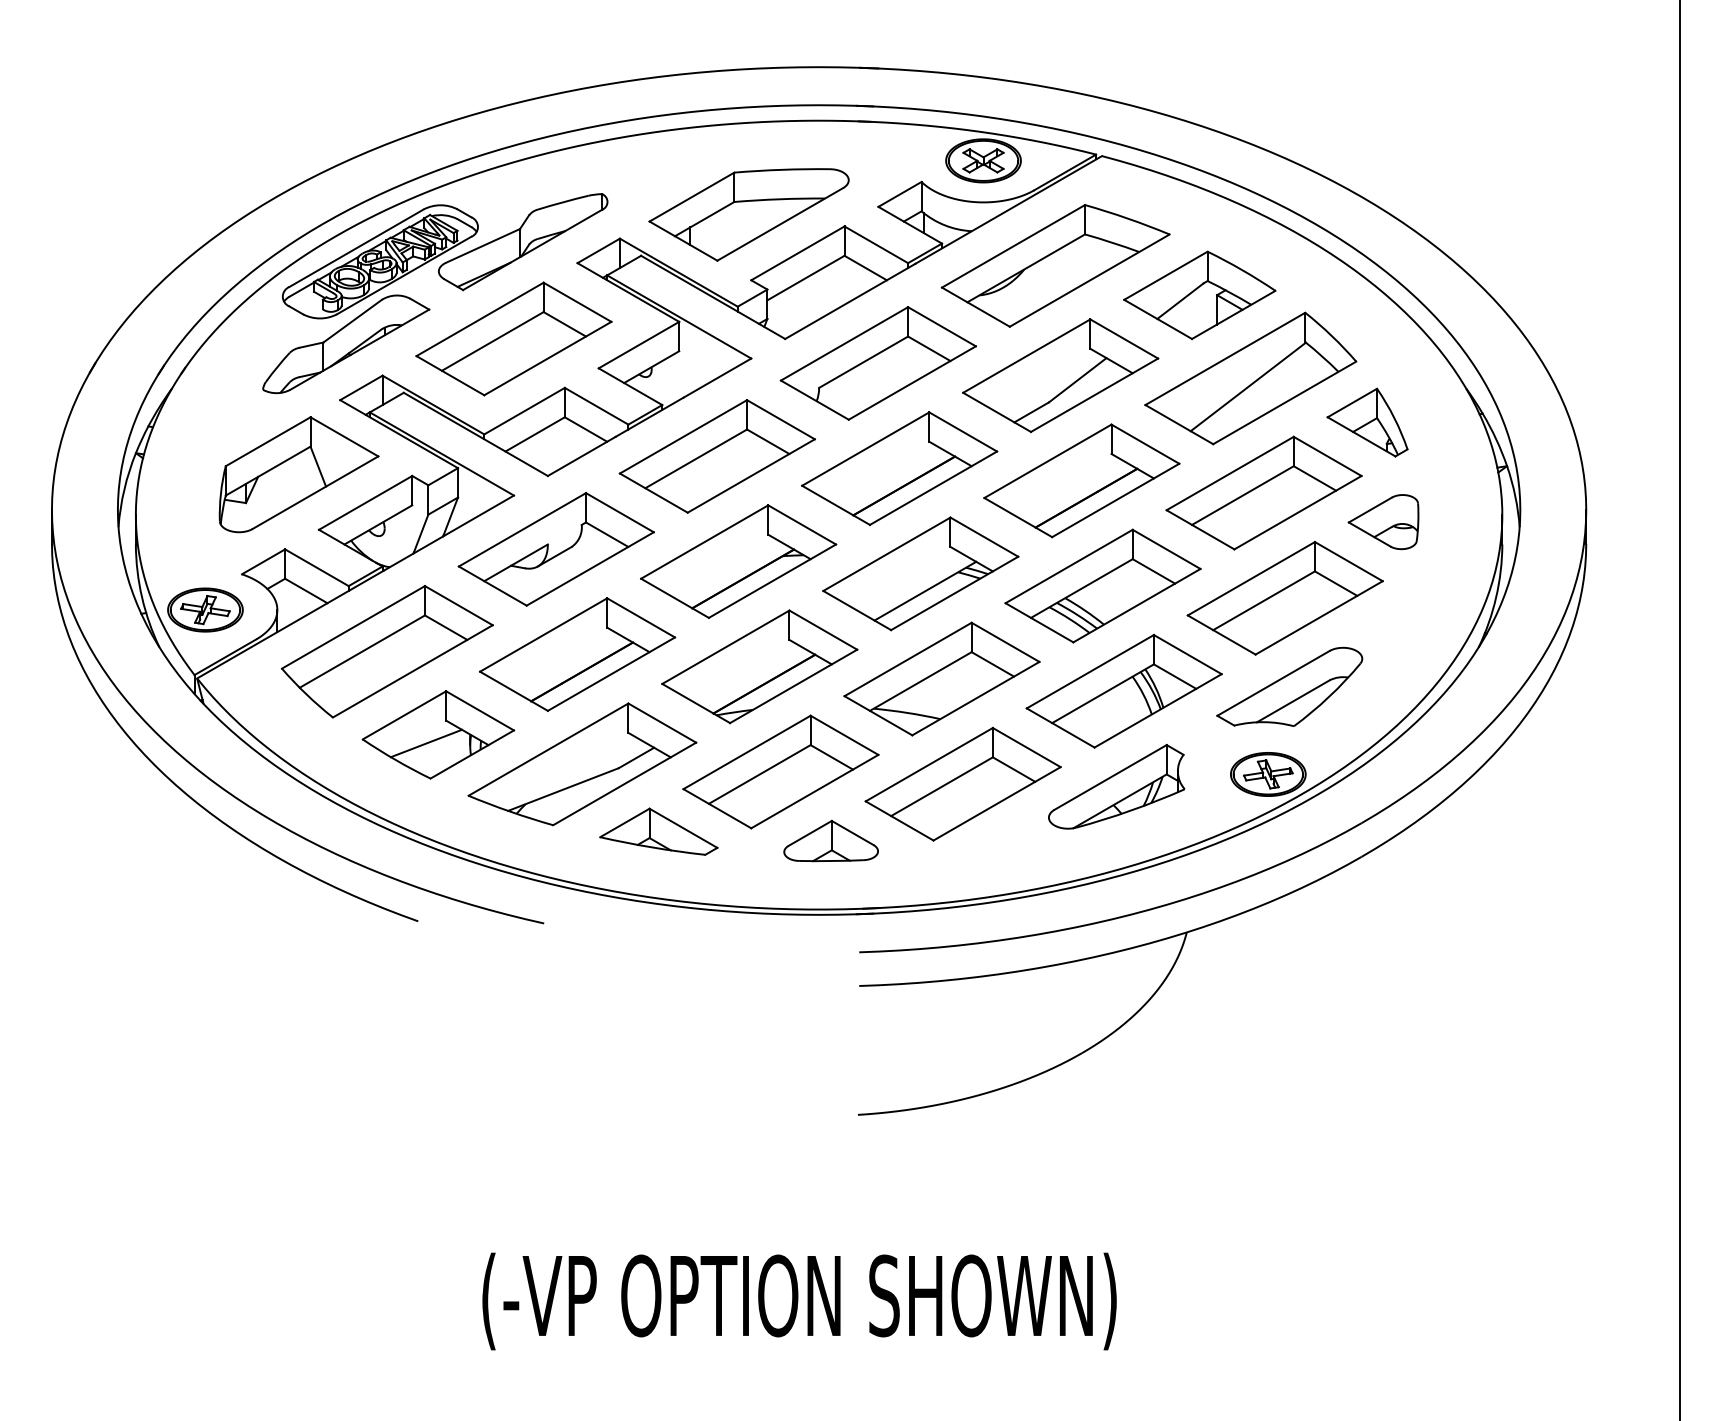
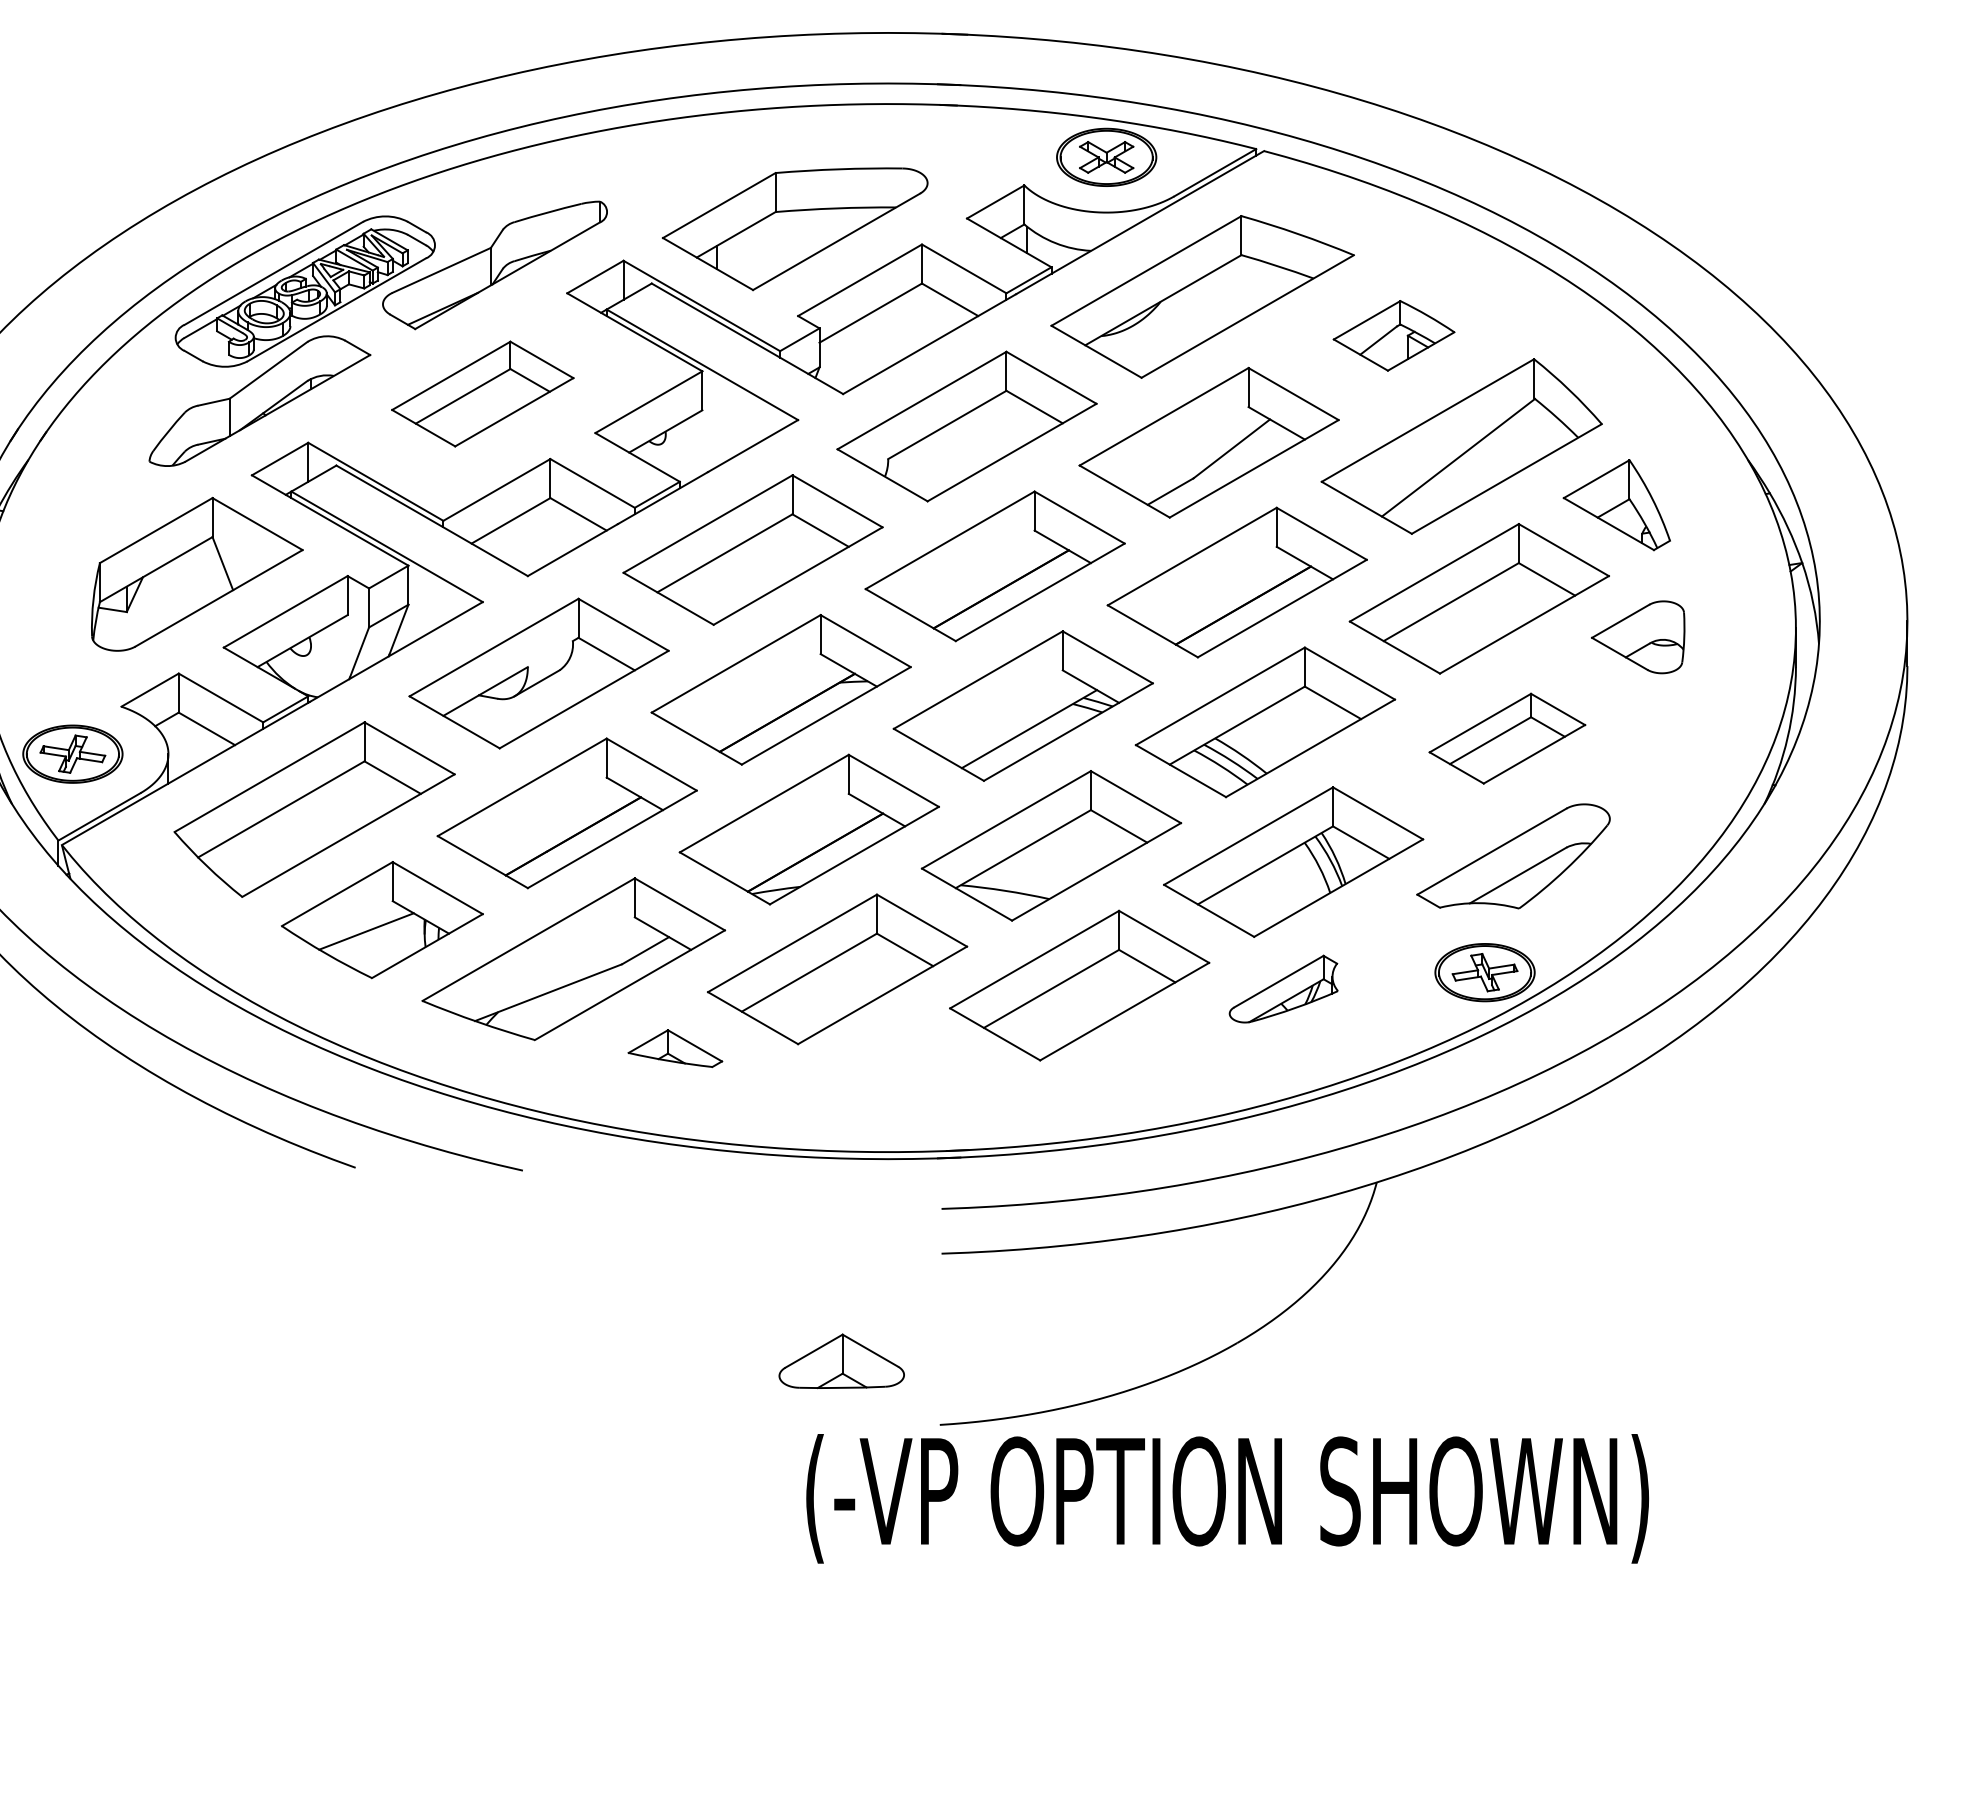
part: (1199, 294) -> (1393, 334), size x0.6
part: (513, 338) -> (482, 393), size x0.7
part: (1284, 598) -> (1506, 738), size x0.6
part: (1116, 786) -> (1283, 988), size x0.6
part: (658, 831) -> (674, 1048), size x0.6
part: (830, 840) -> (840, 1360), moved
text: (799, 1301) -> (1227, 1498), moved

